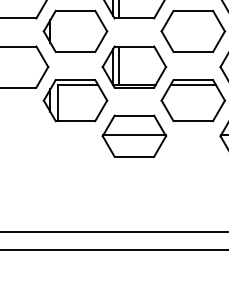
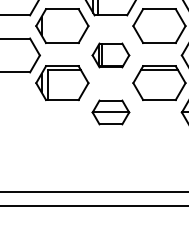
part: (133, 67) -> (110, 55), size x0.7
part: (133, 136) -> (110, 112), size x0.7

